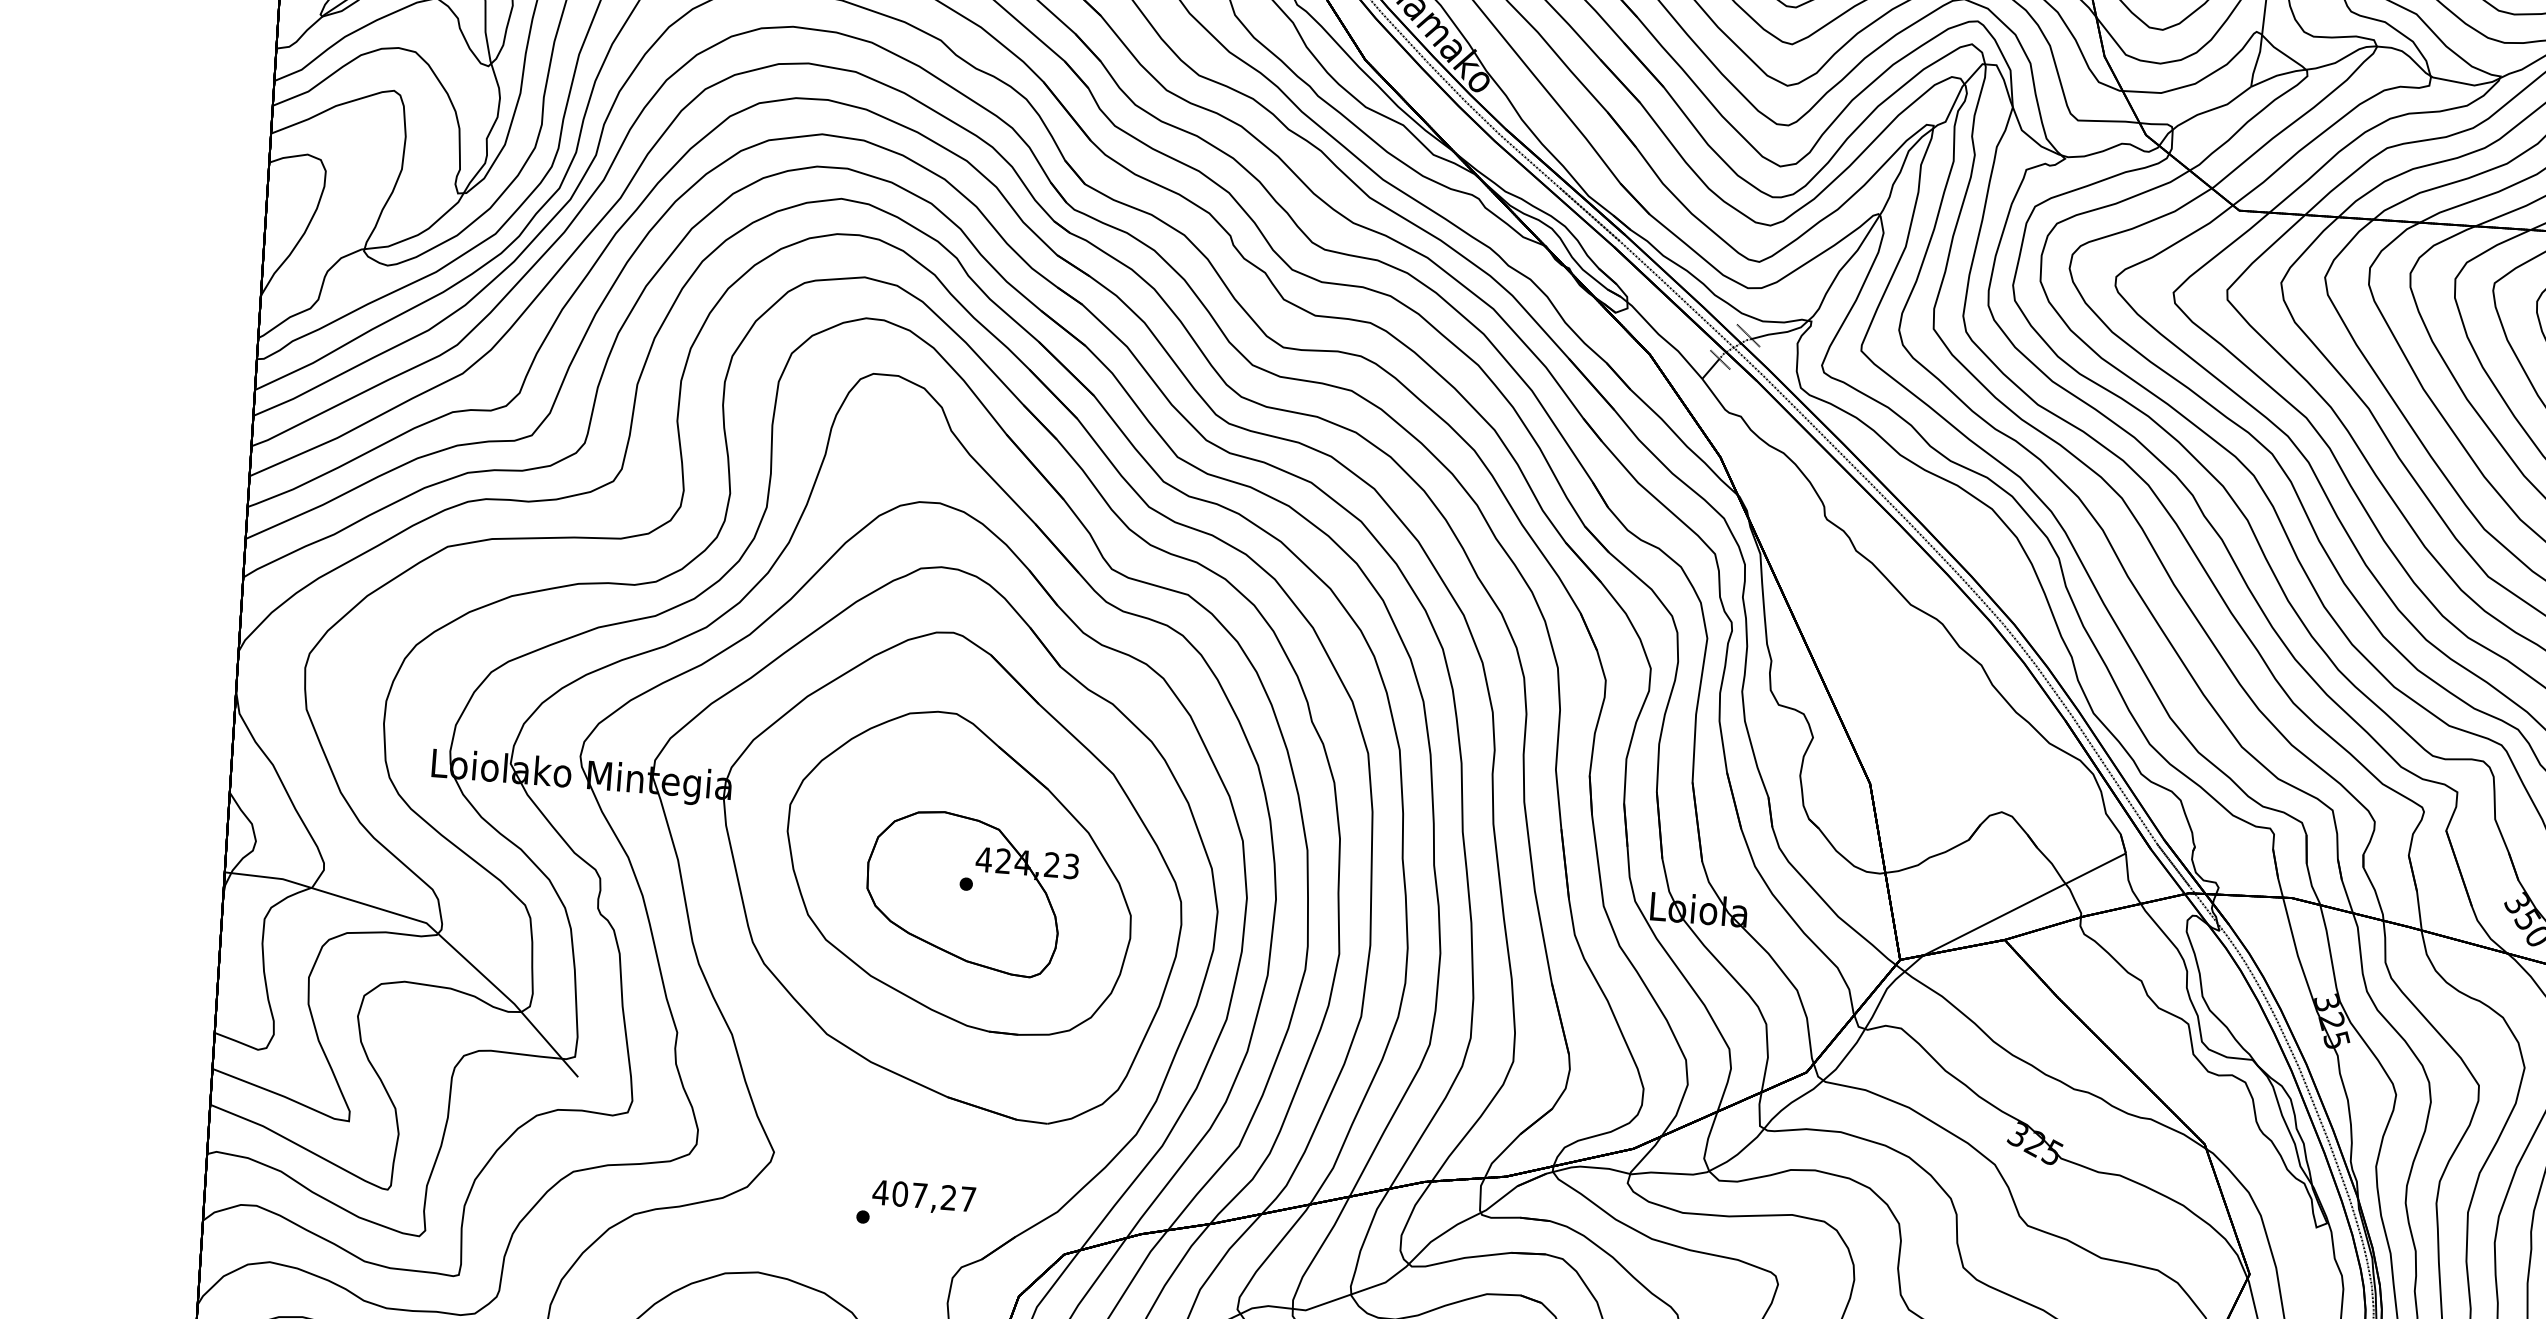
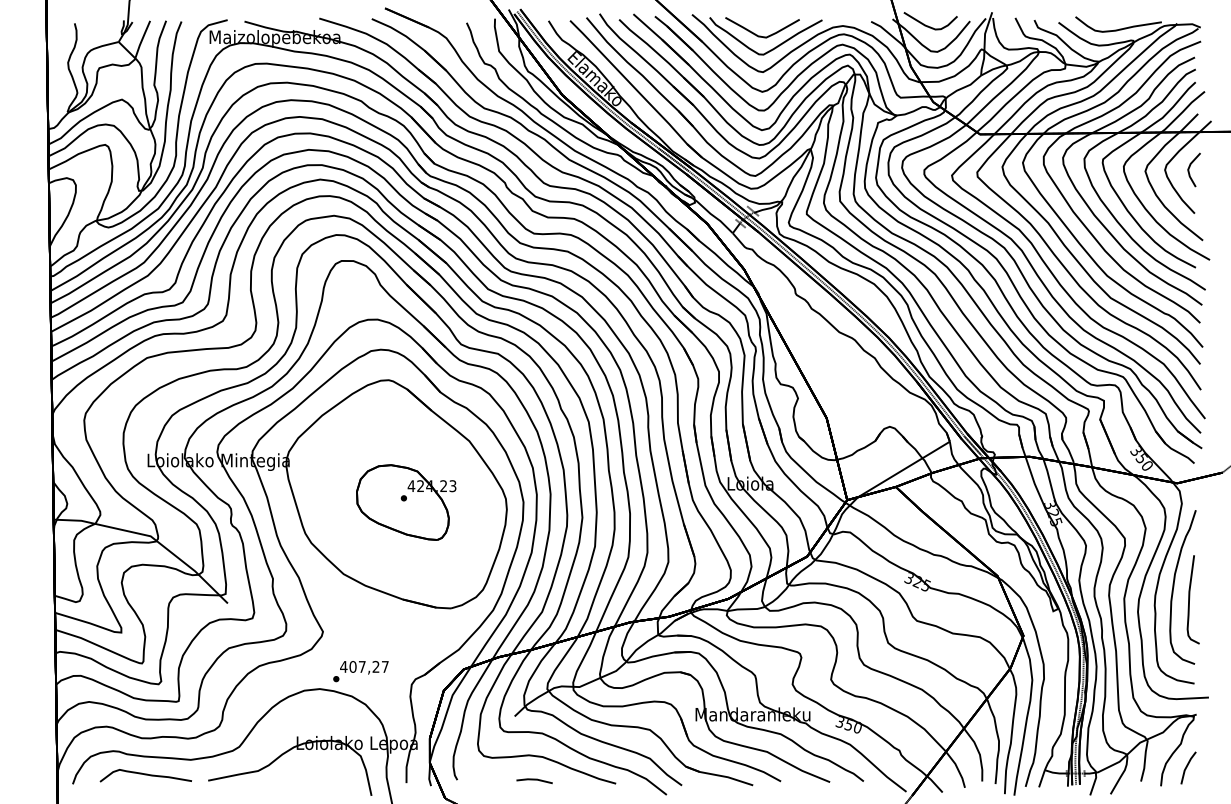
part: (959, 871) -> (400, 492), removed
text: (915, 1204) -> (360, 671), moved

